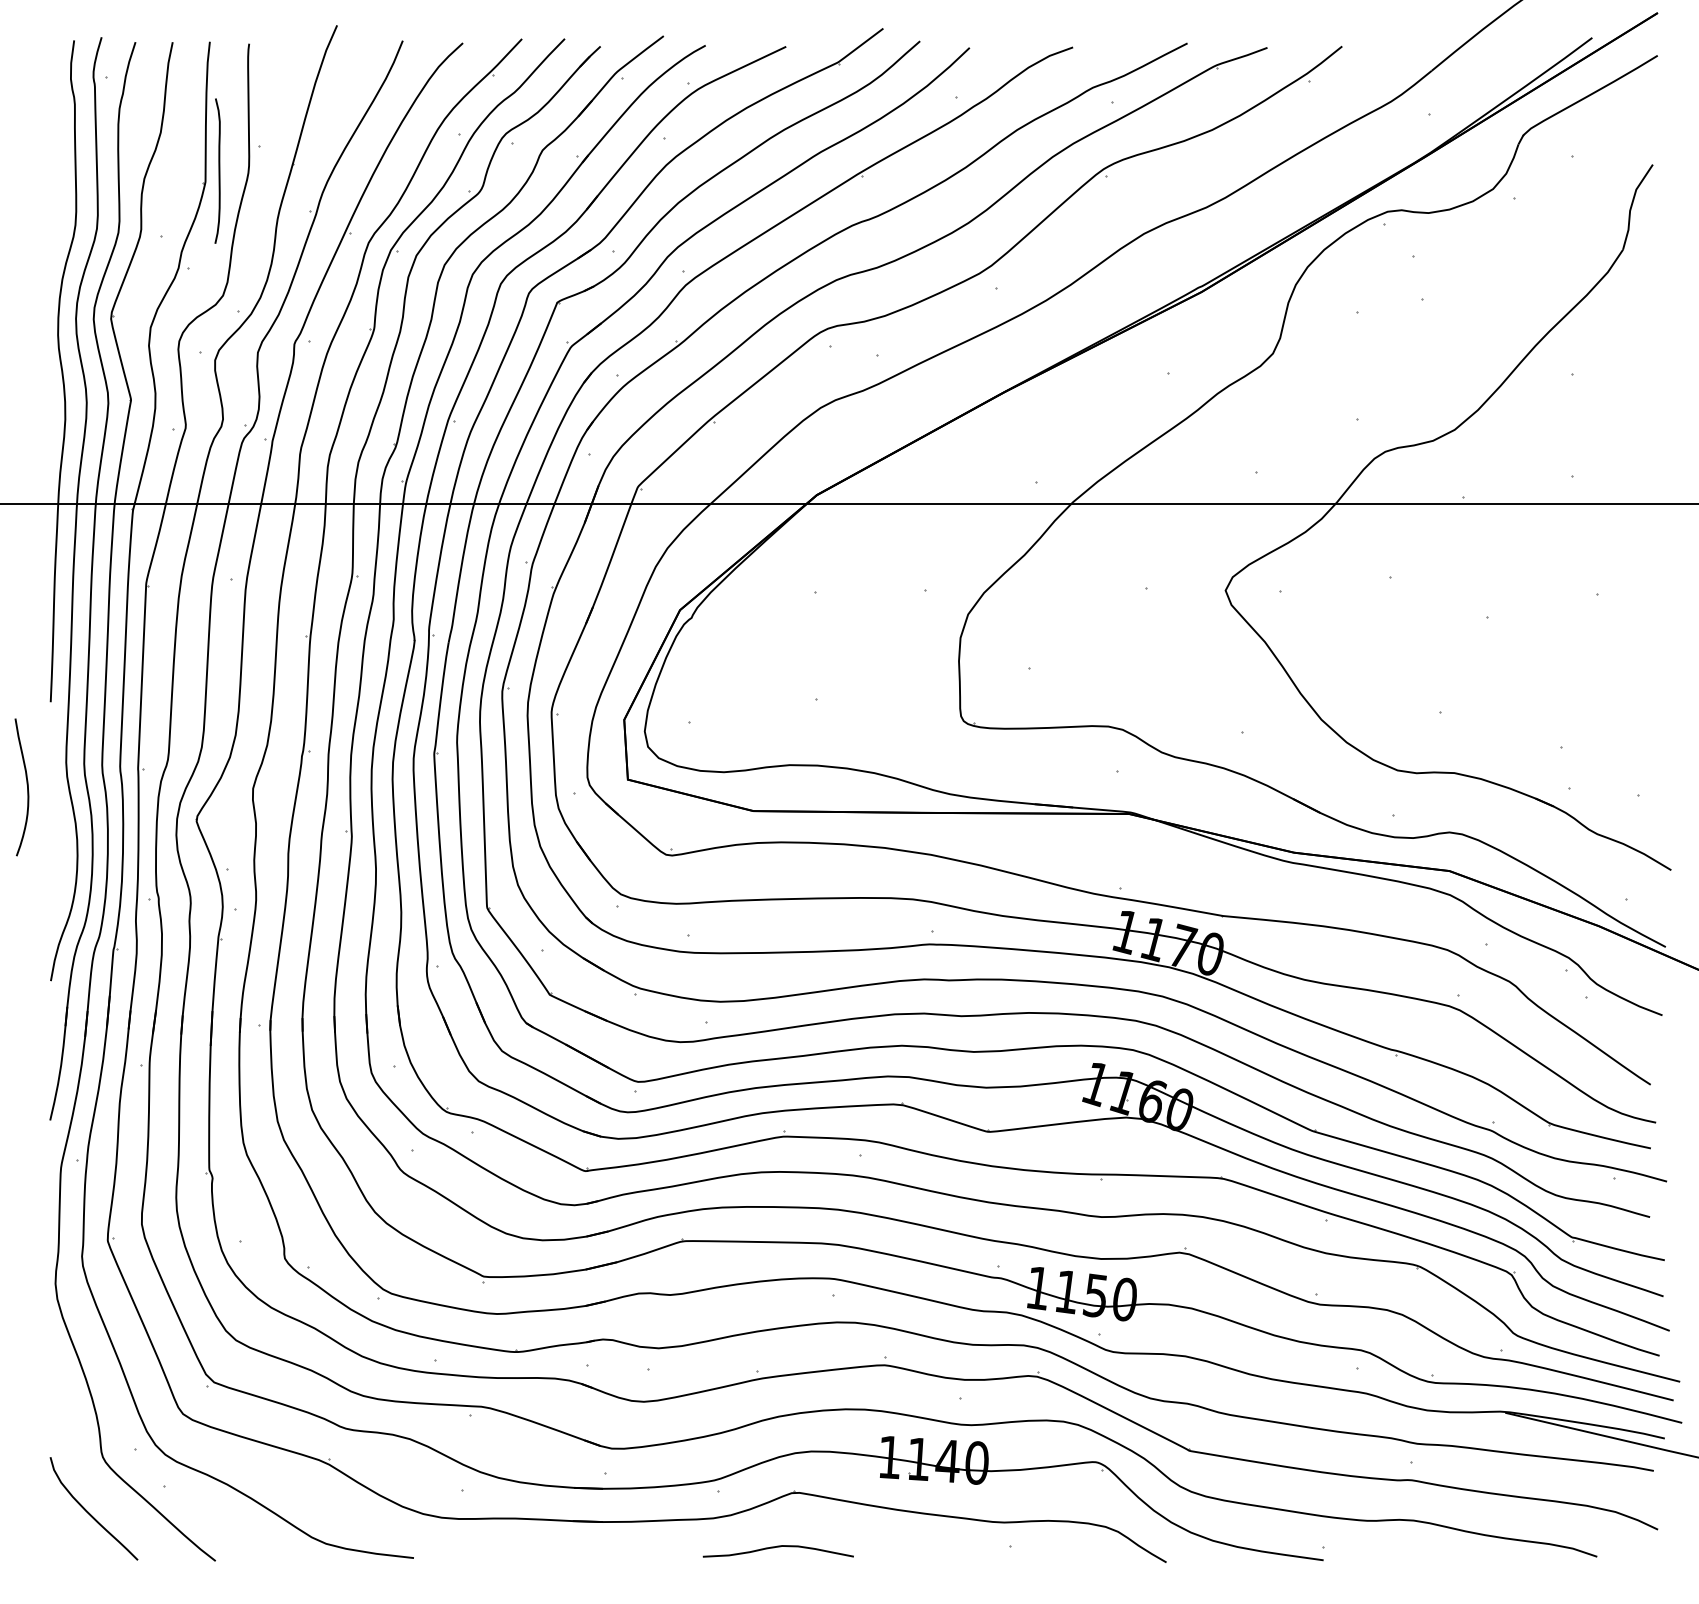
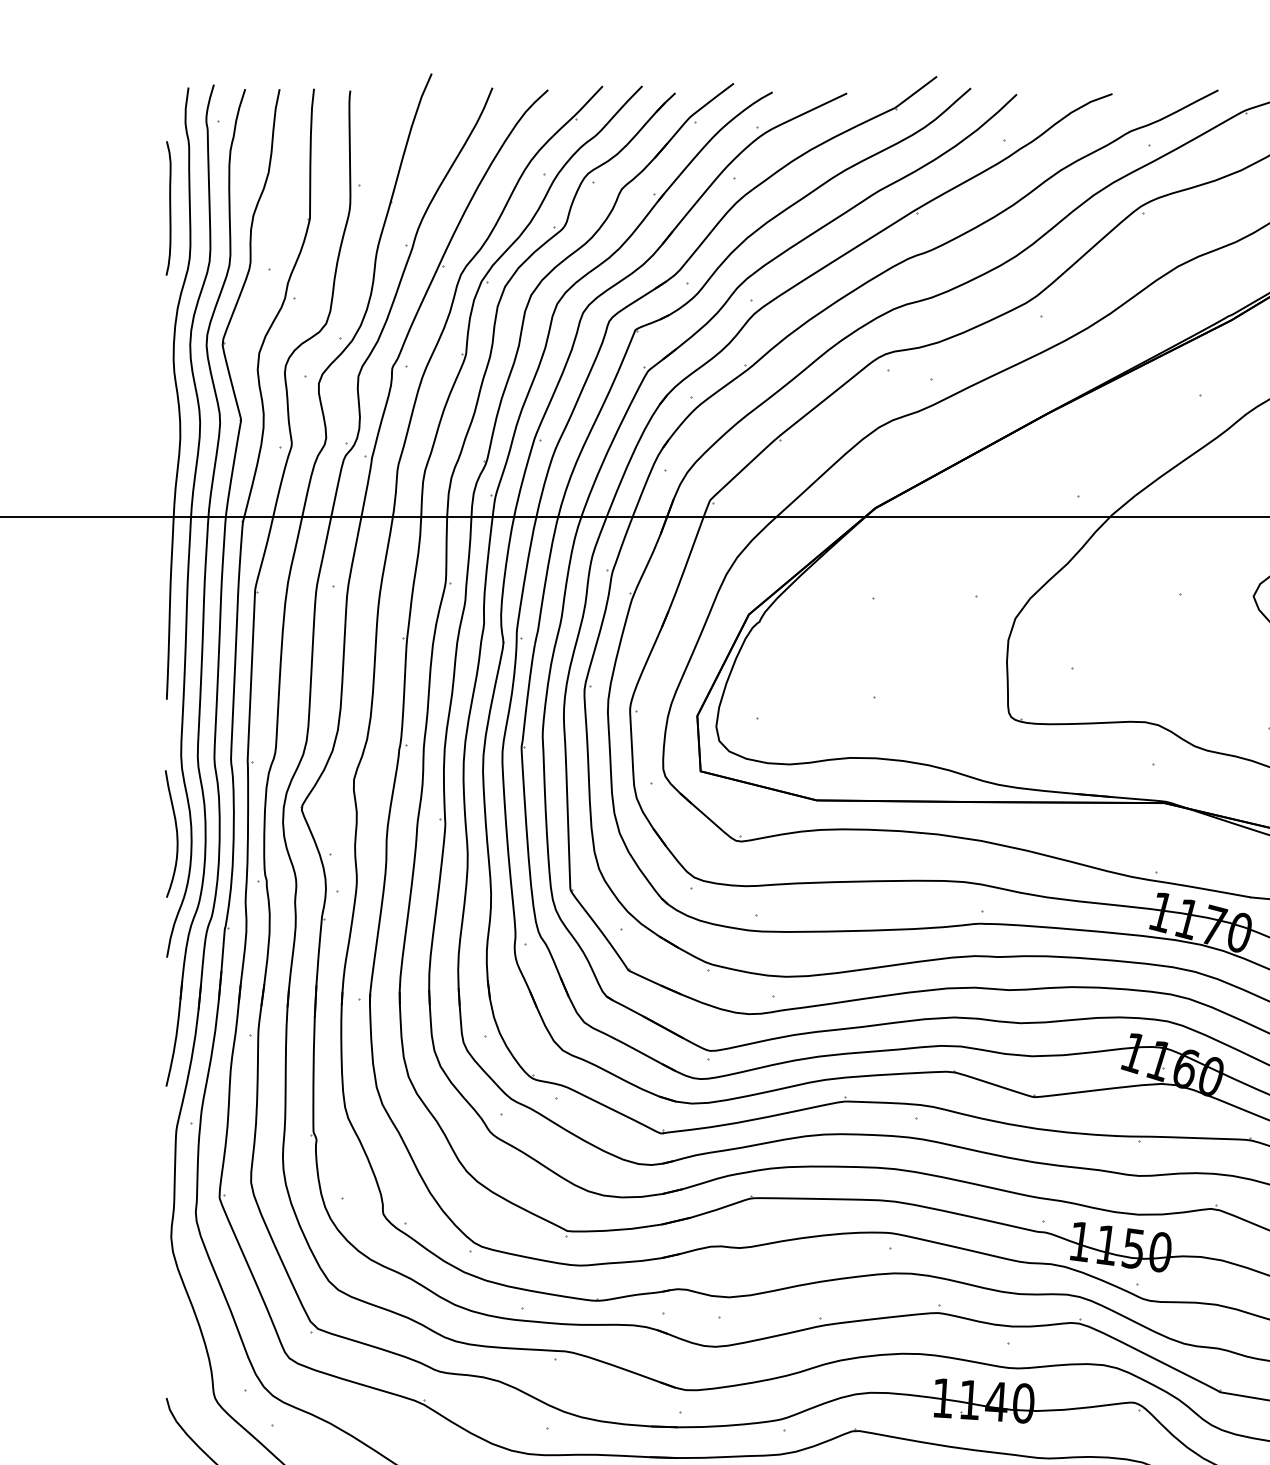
curve: (218, 170) -> (169, 207), moved
curve: (26, 784) -> (175, 831), moved

